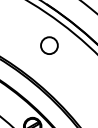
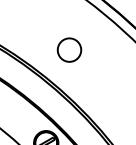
circle: (49, 45) -> (69, 49), moved

